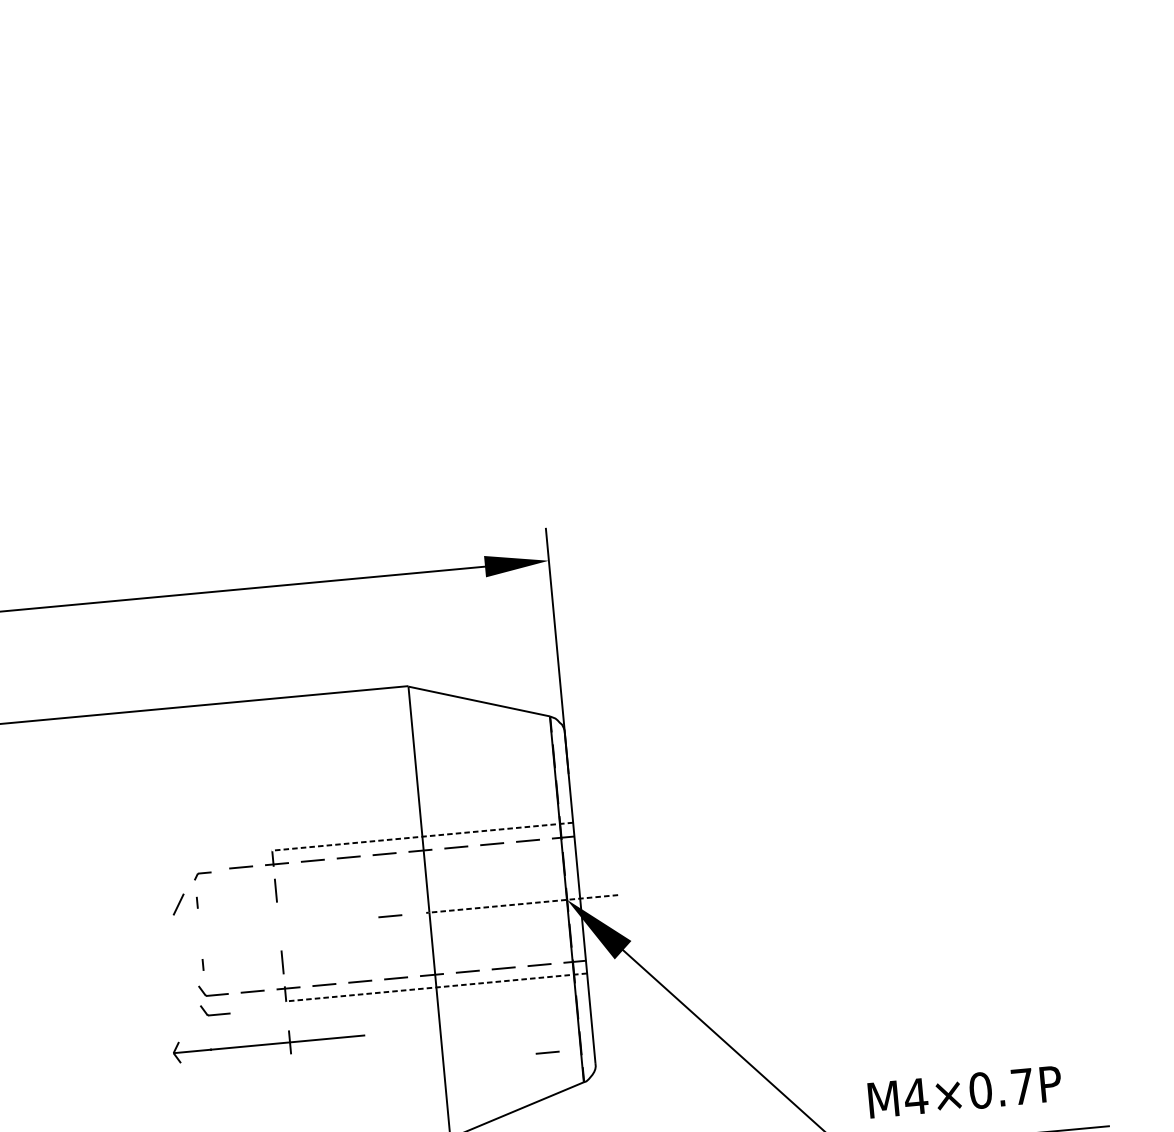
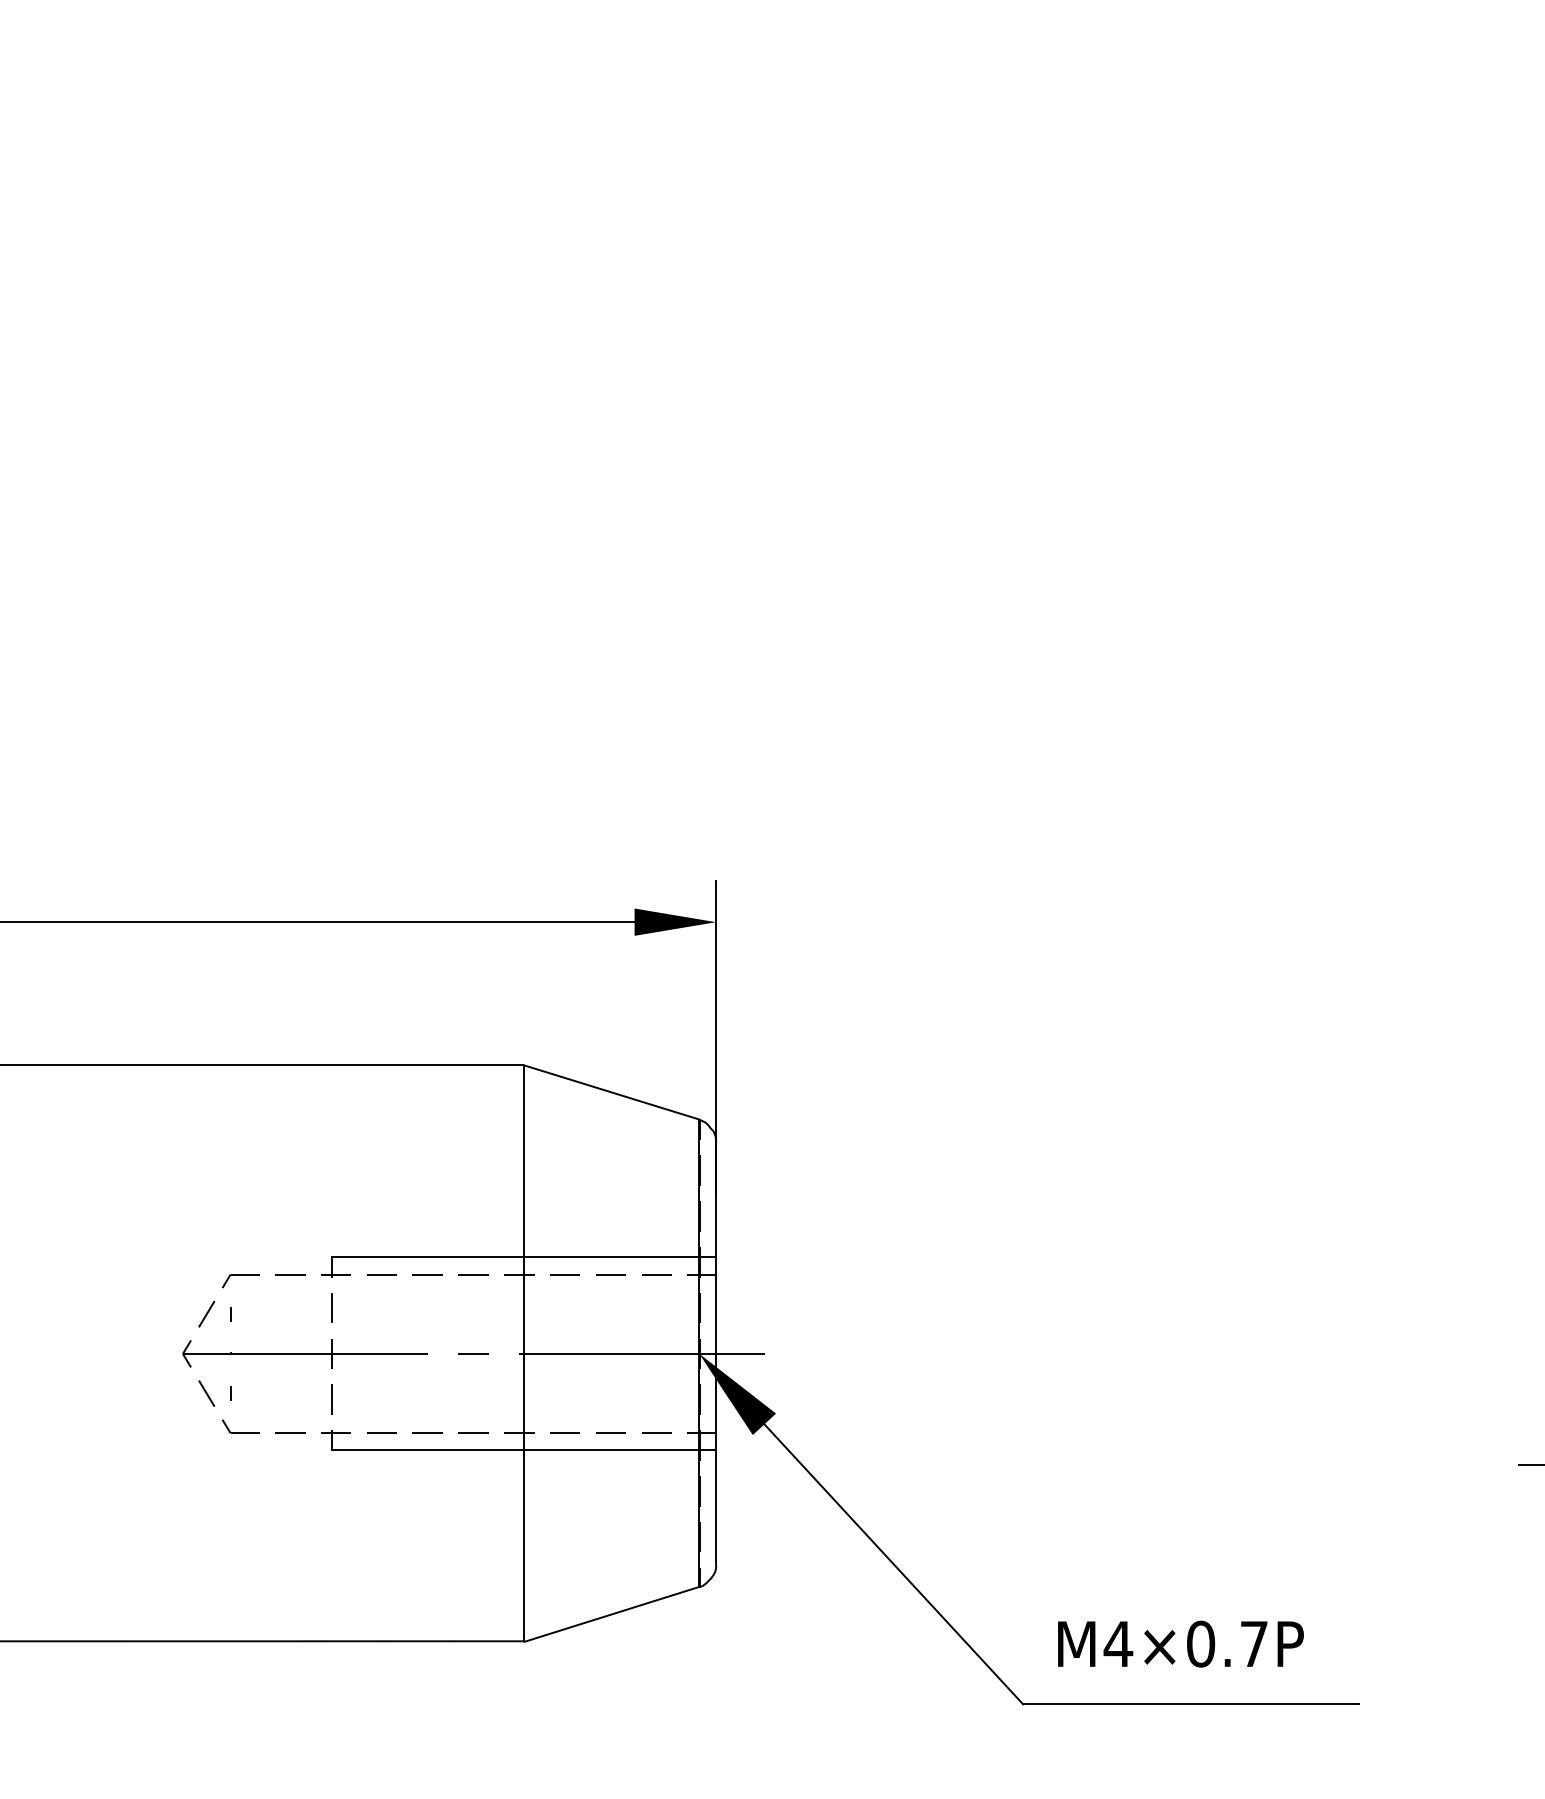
line: (422, 836) -> (523, 1256), dashed -> solid
part: (202, 876) -> (240, 1281), size x1.67
line: (521, 903) -> (641, 1353), dashed -> solid
line: (184, 966) -> (206, 1393), added
line: (436, 987) -> (523, 1449), dashed -> solid
part: (215, 1009) -> (240, 1451), removed
part: (268, 1044) -> (304, 1353), moved
line: (547, 1052) -> (656, 1544), removed

